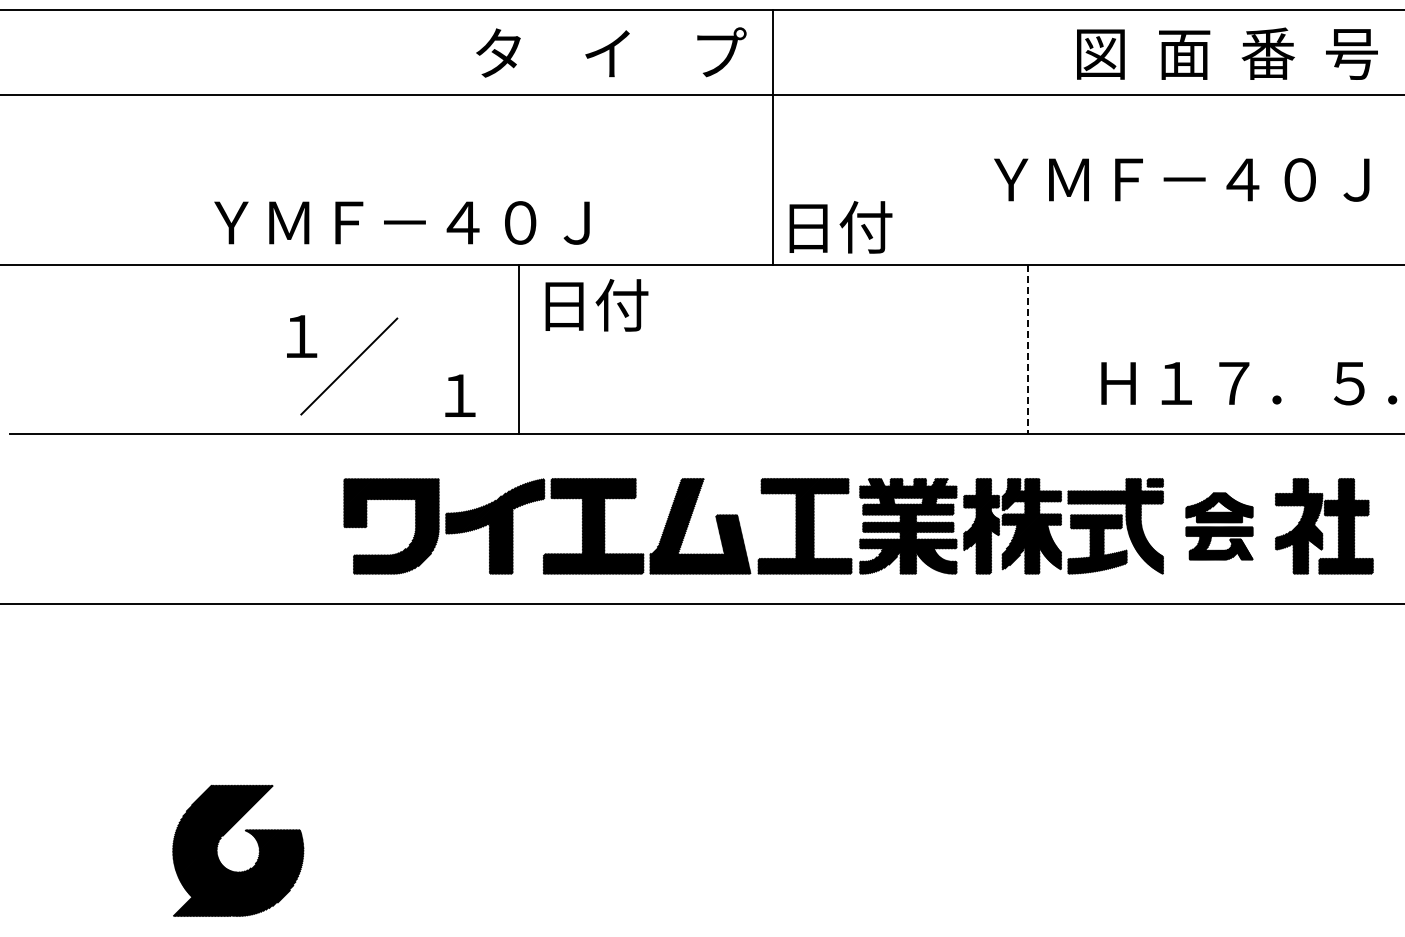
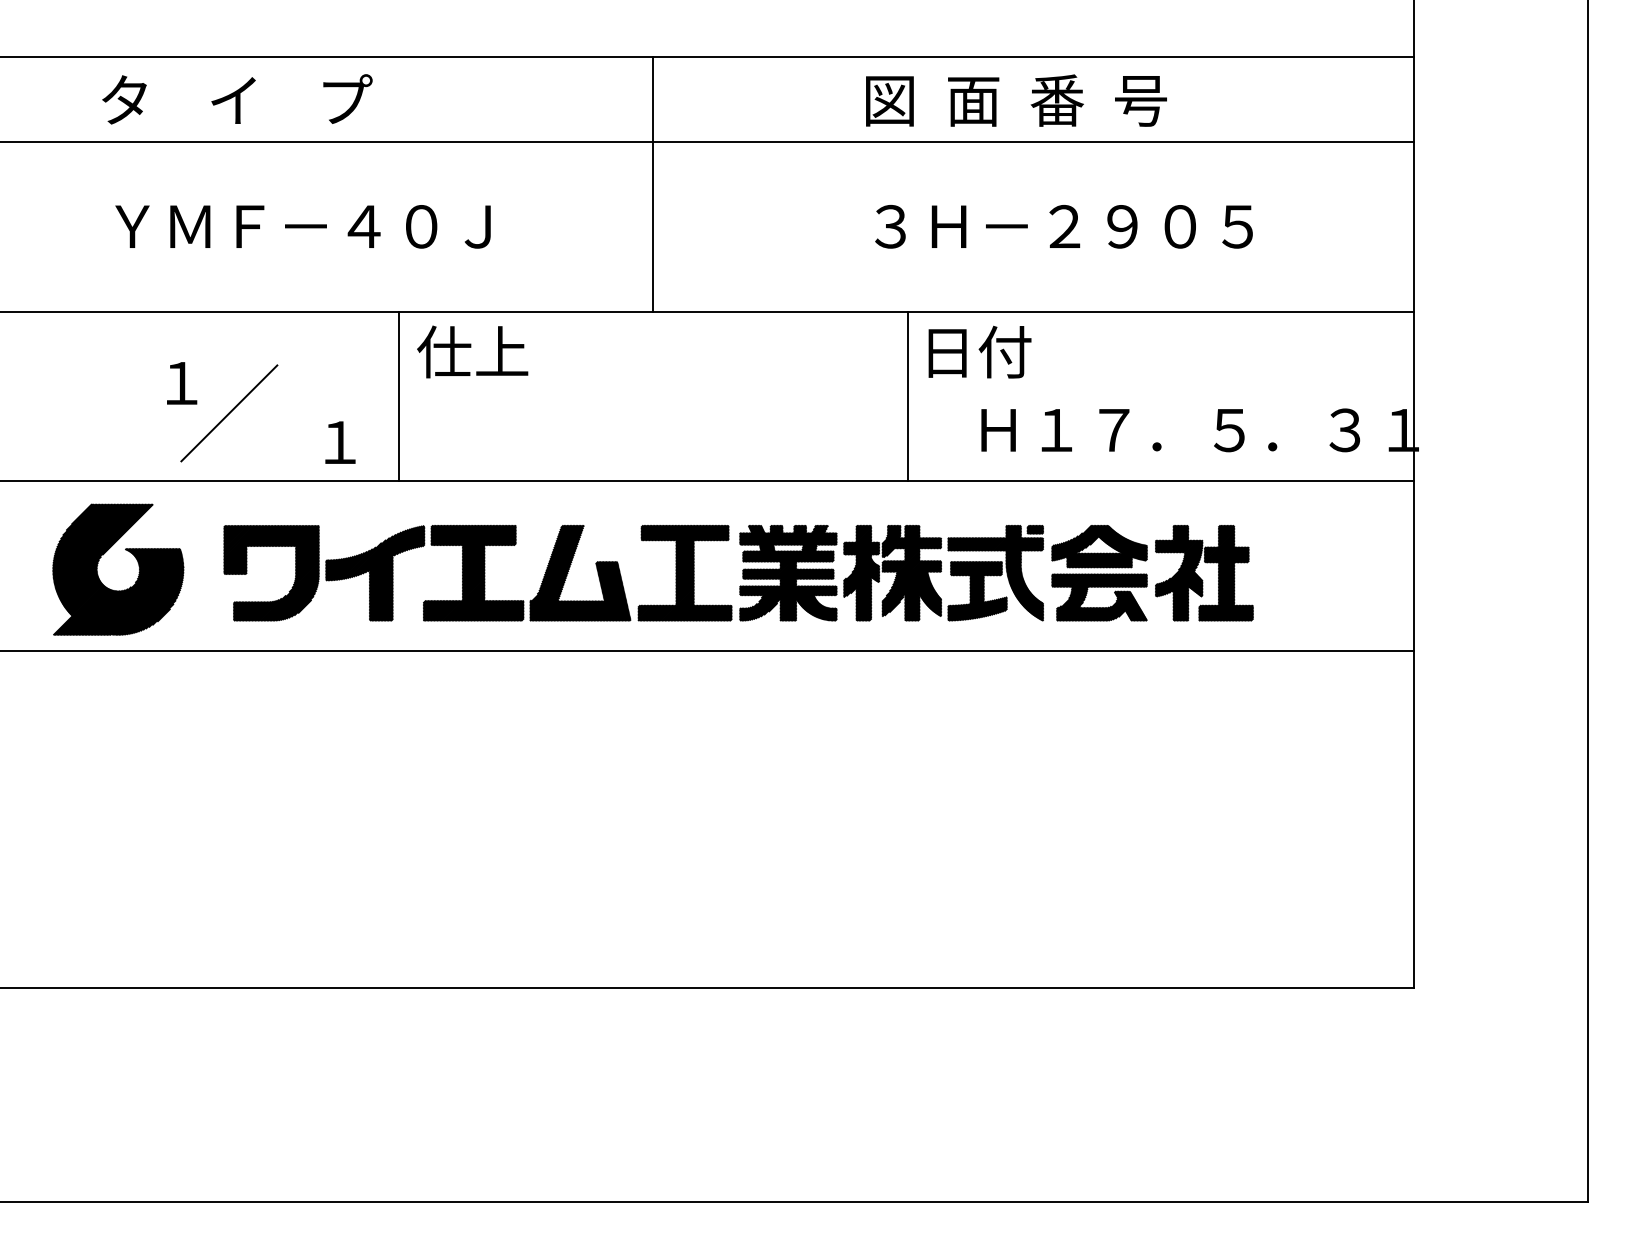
text: (611, 52) -> (237, 99), moved
text: (1227, 53) -> (1016, 100), moved
text: (1183, 179) -> (1063, 226), ＹＭＦ－４０Ｊ -> ３Ｈ－２９０５
text: (401, 222) -> (302, 226), moved
text: (840, 226) -> (979, 351), moved
text: (592, 304) -> (472, 351), 日付 -> 仕上
line: (1027, 349) -> (907, 396), dashed -> solid
part: (1219, 526) -> (1099, 573), size x1.43
part: (250, 834) -> (130, 553), moved

